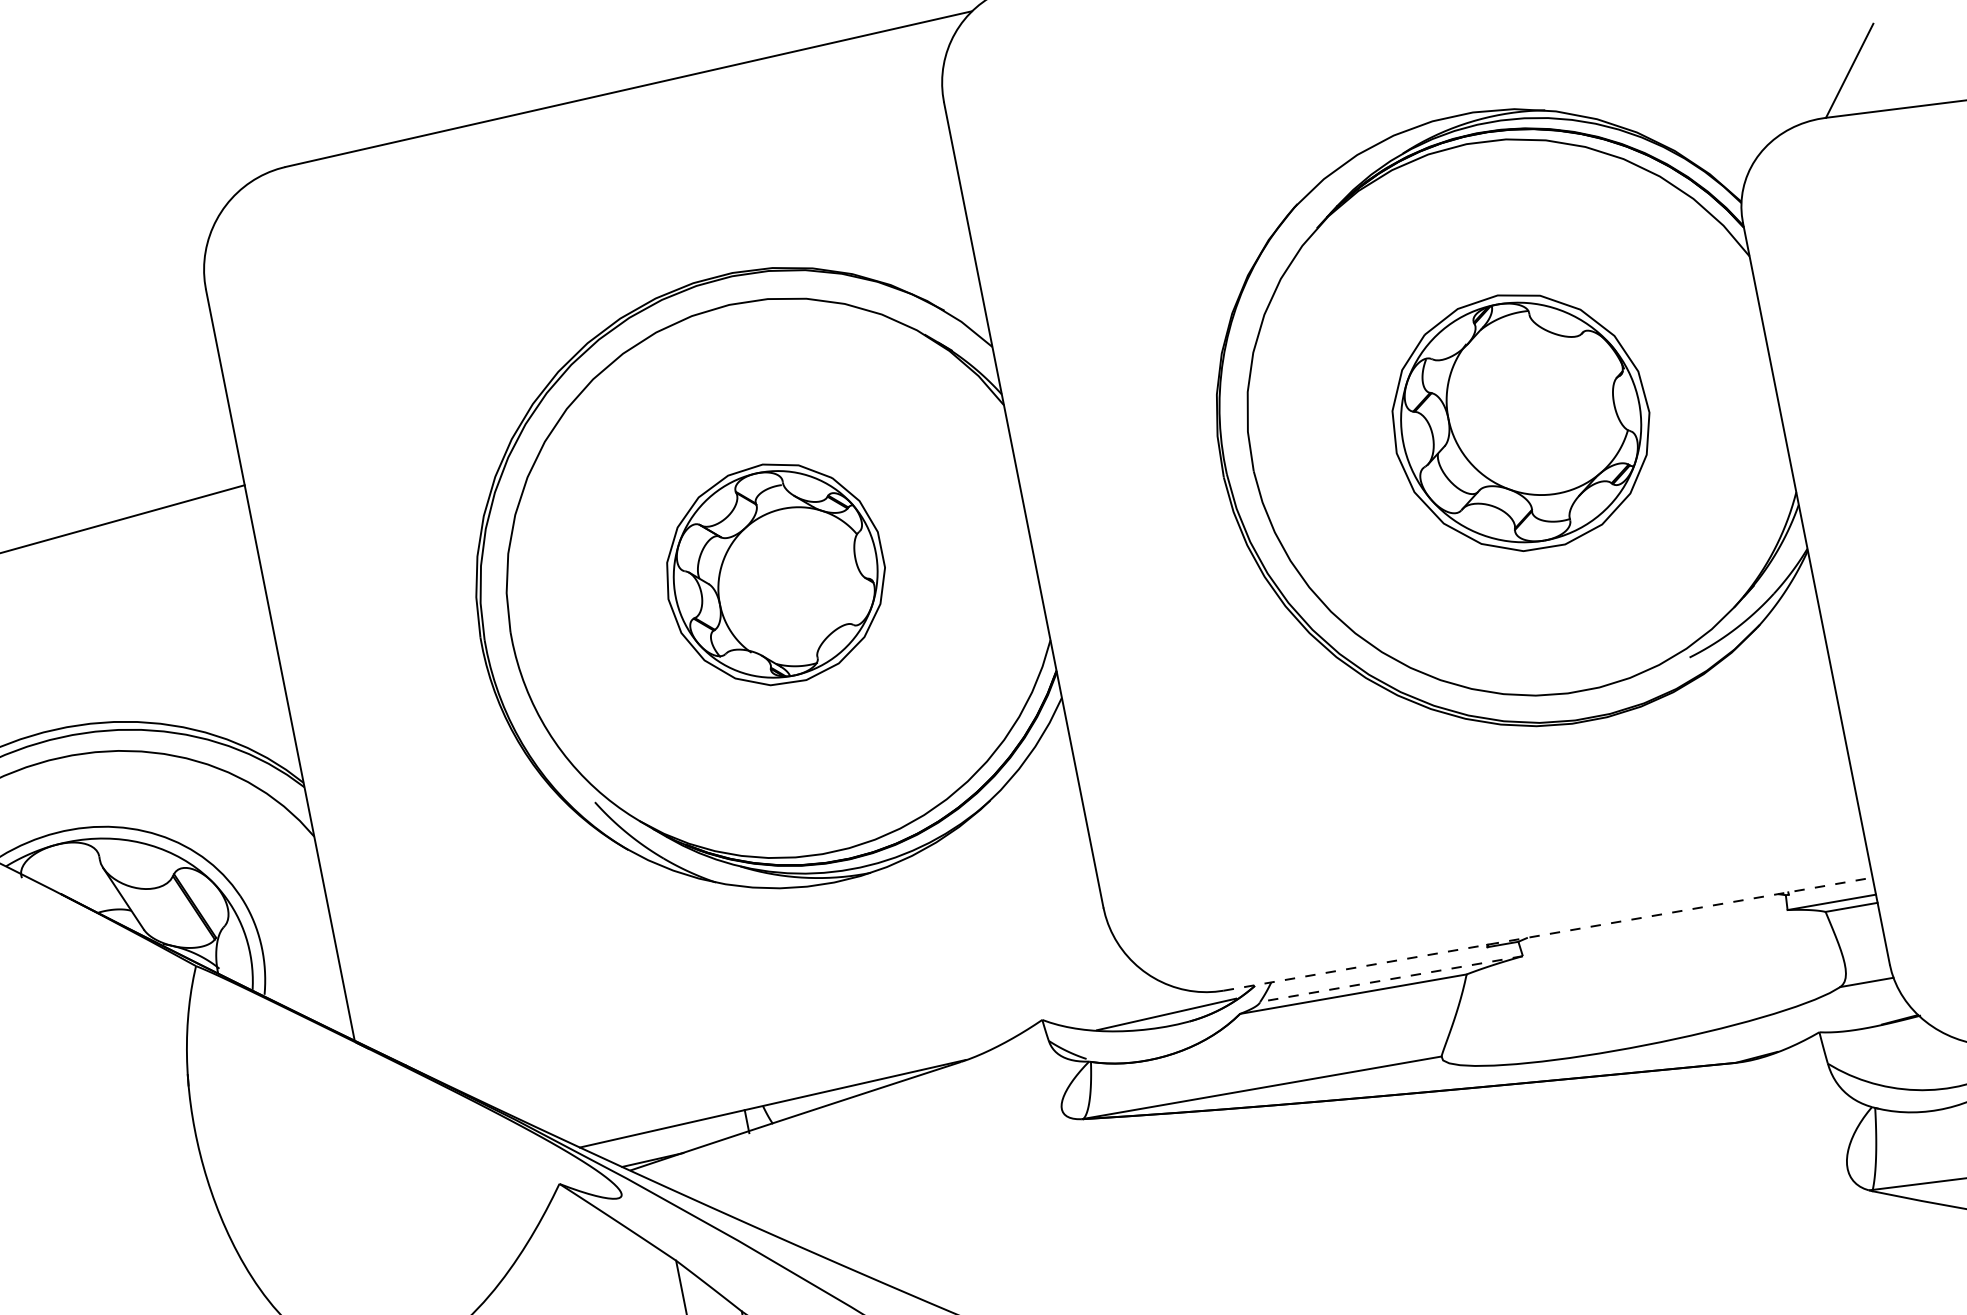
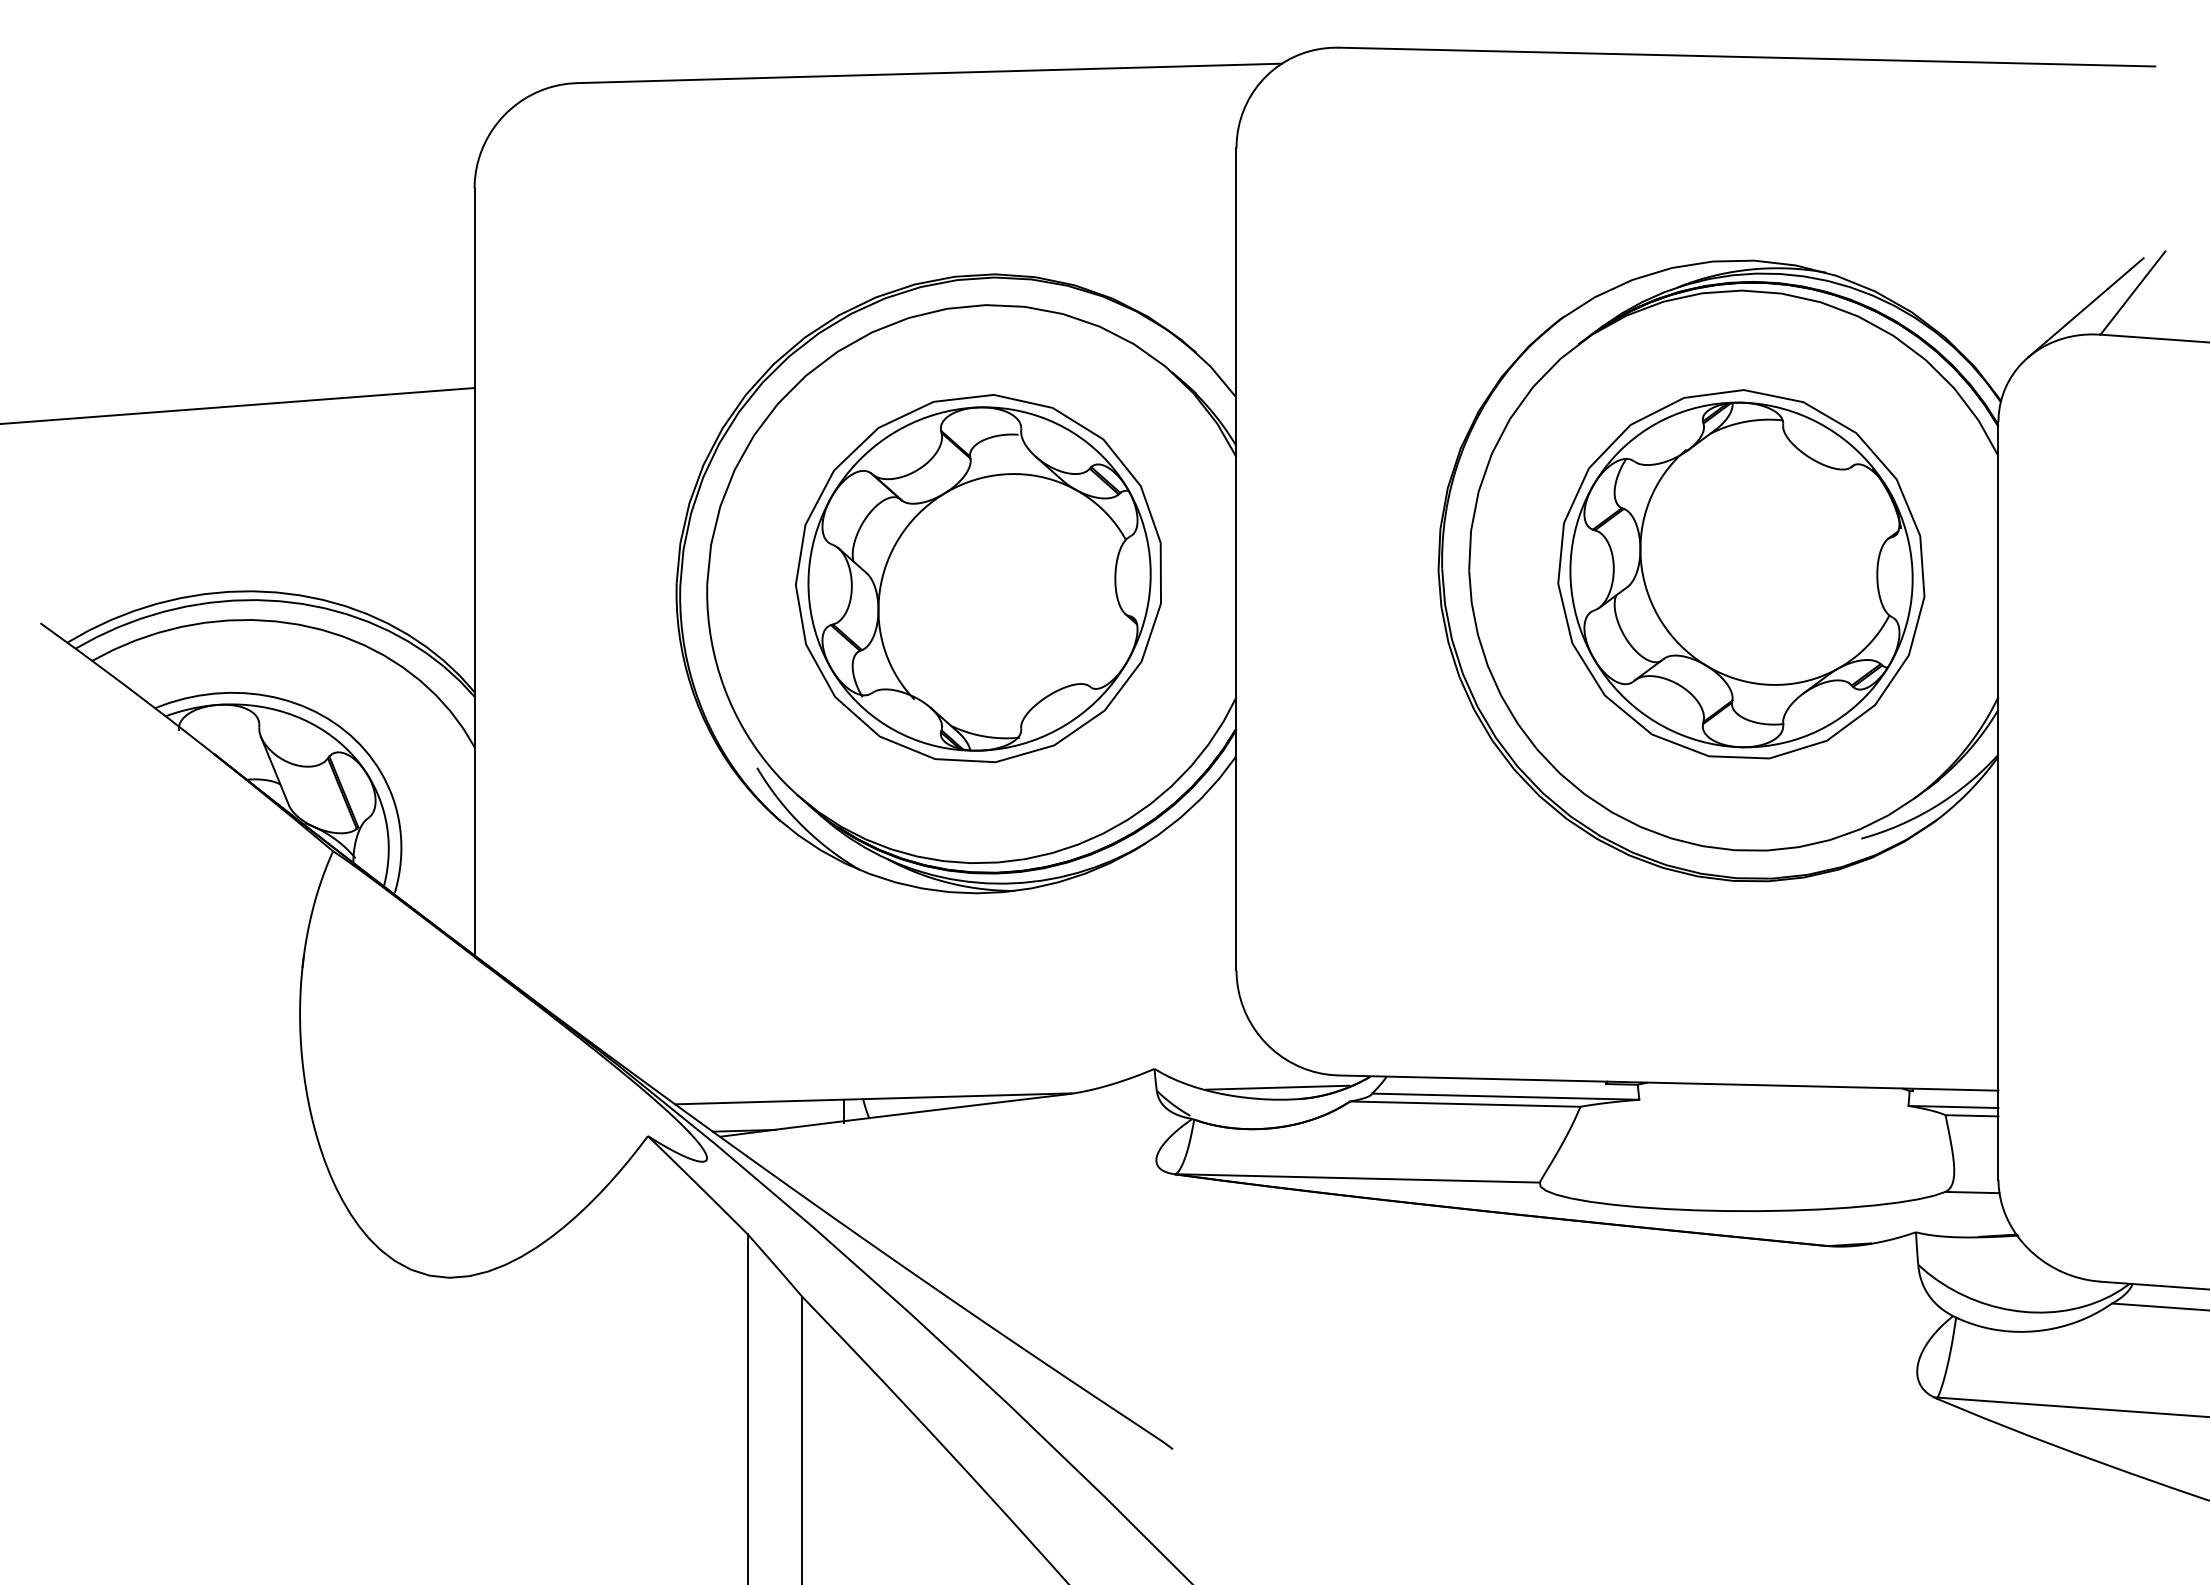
line: (1806, 94) -> (2085, 307), added
part: (1521, 422) -> (1741, 574), size x1.43
part: (774, 573) -> (978, 578), size x1.67
line: (1549, 934) -> (1669, 1083), dashed -> solid
line: (1391, 978) -> (1505, 1096), dashed -> solid

